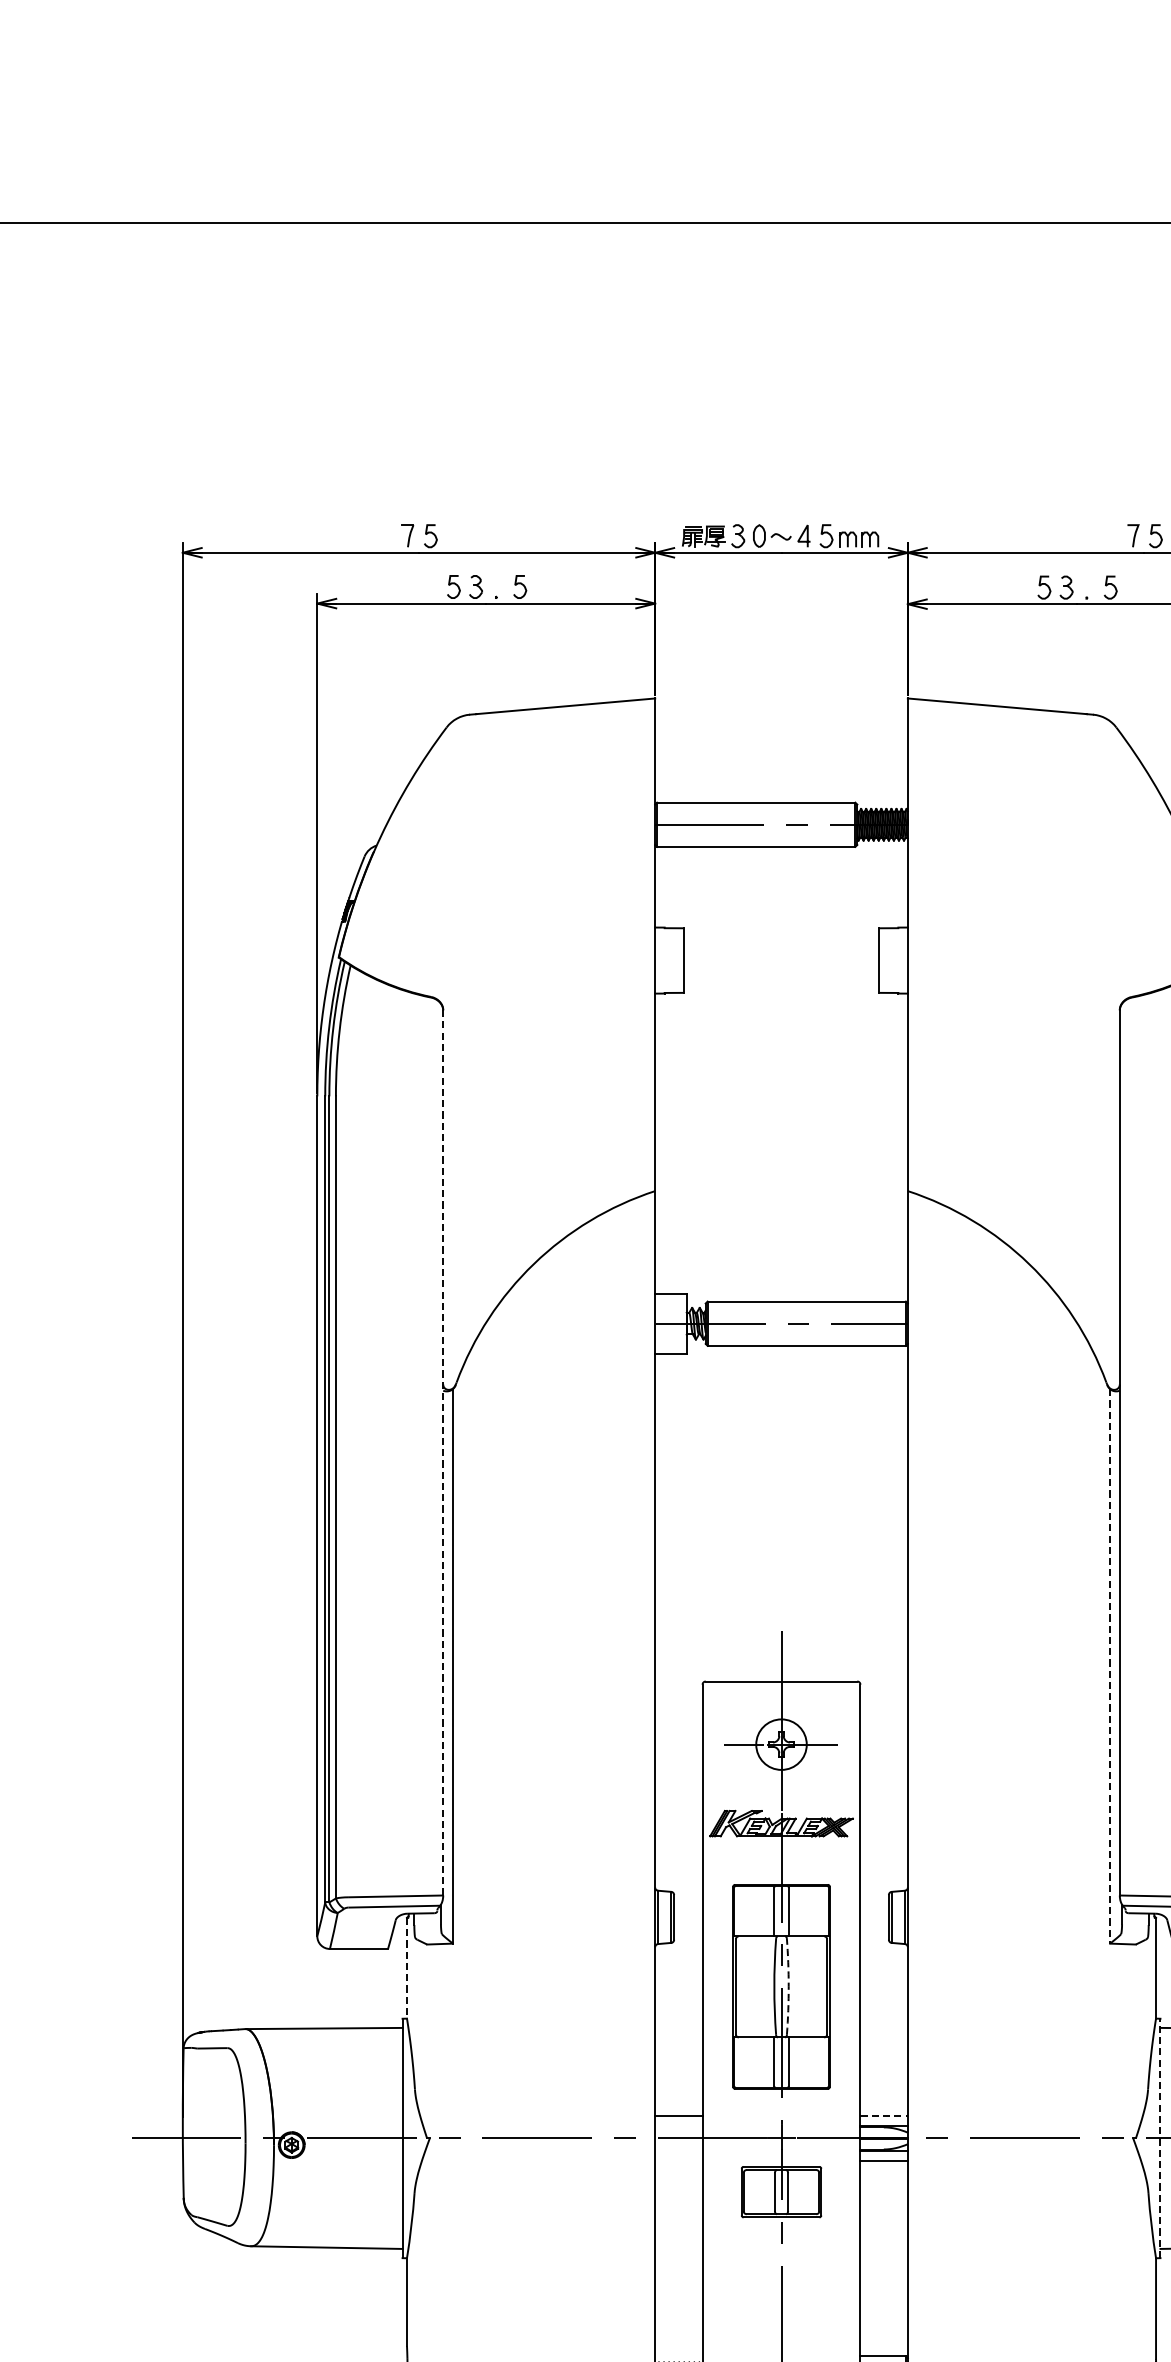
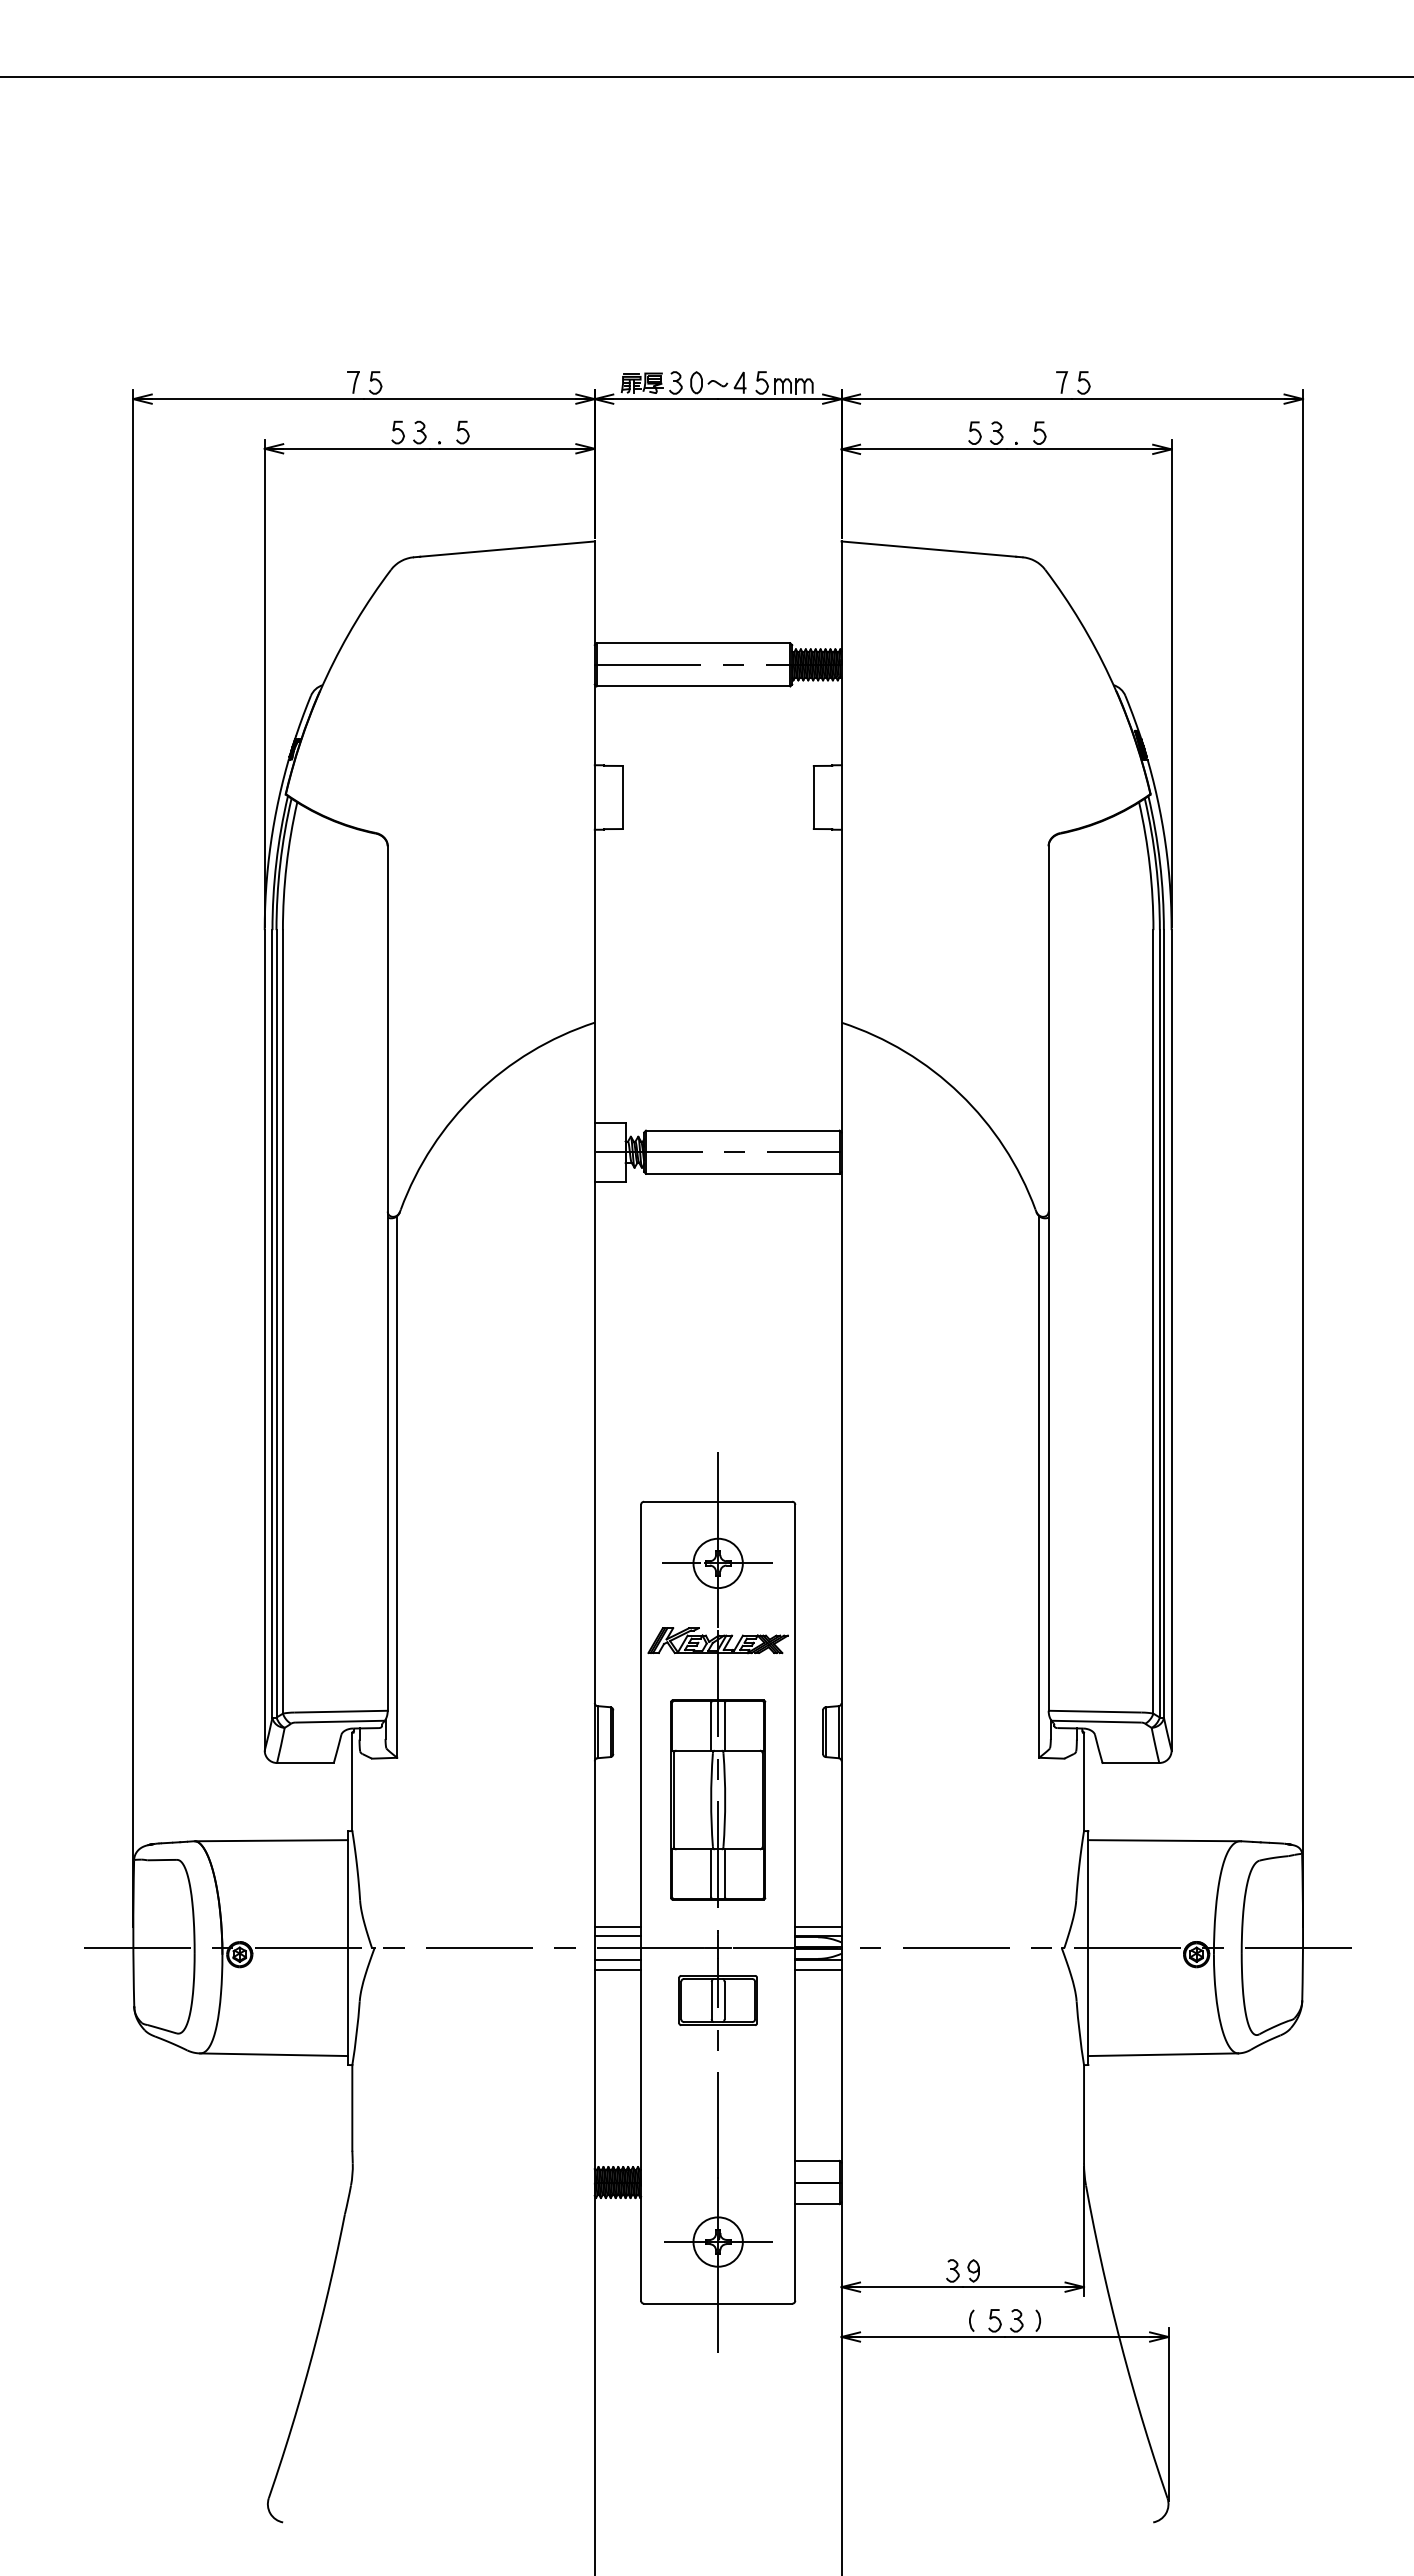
line: (442, 1451) -> (387, 1277), dashed -> solid
line: (1110, 1665) -> (1039, 1486), dashed -> solid
line: (407, 1968) -> (352, 1782), dashed -> solid
arc: (789, 1987) -> (725, 1800), dashed -> solid
line: (884, 2116) -> (818, 1926), dashed -> solid
line: (678, 2126) -> (617, 1936), added
line: (1160, 2138) -> (1088, 1948), dashed -> solid
line: (678, 2151) -> (617, 1960), added
line: (678, 2160) -> (617, 1969), added

